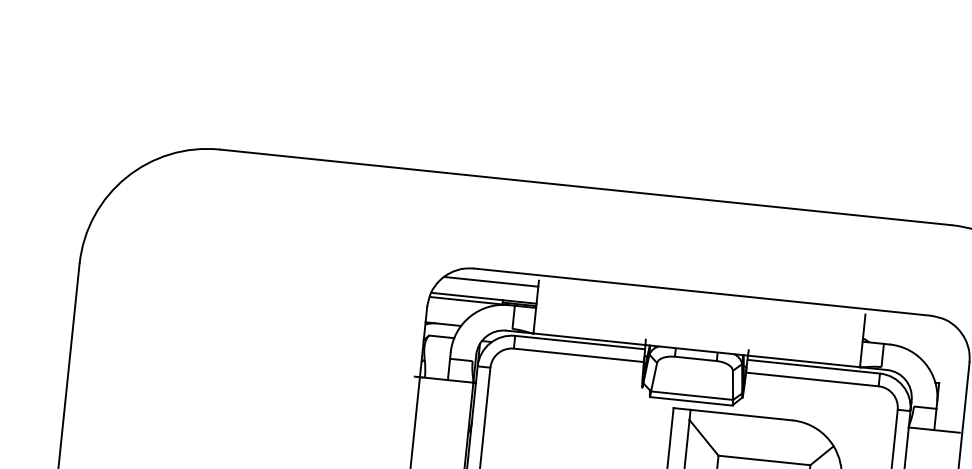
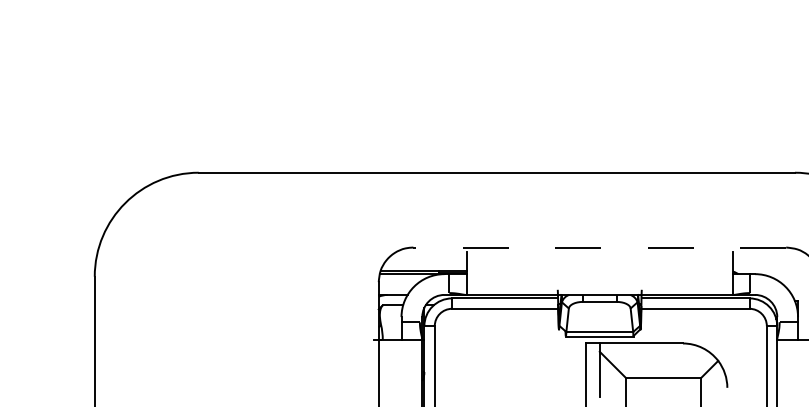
line: (490, 281) -> (427, 256), removed
line: (702, 292) -> (599, 247), solid -> dashed

